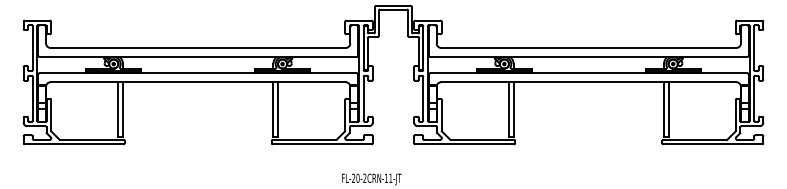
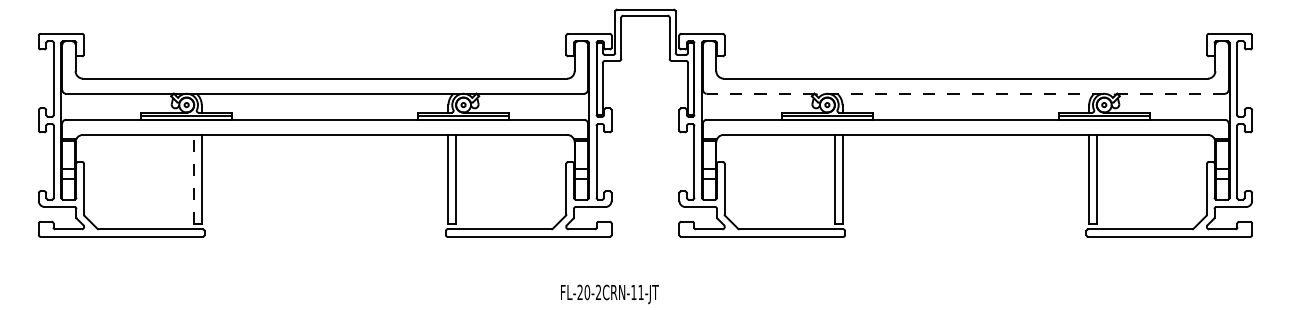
line: (588, 57) -> (965, 94), solid -> dashed
line: (118, 108) -> (194, 177), solid -> dashed

